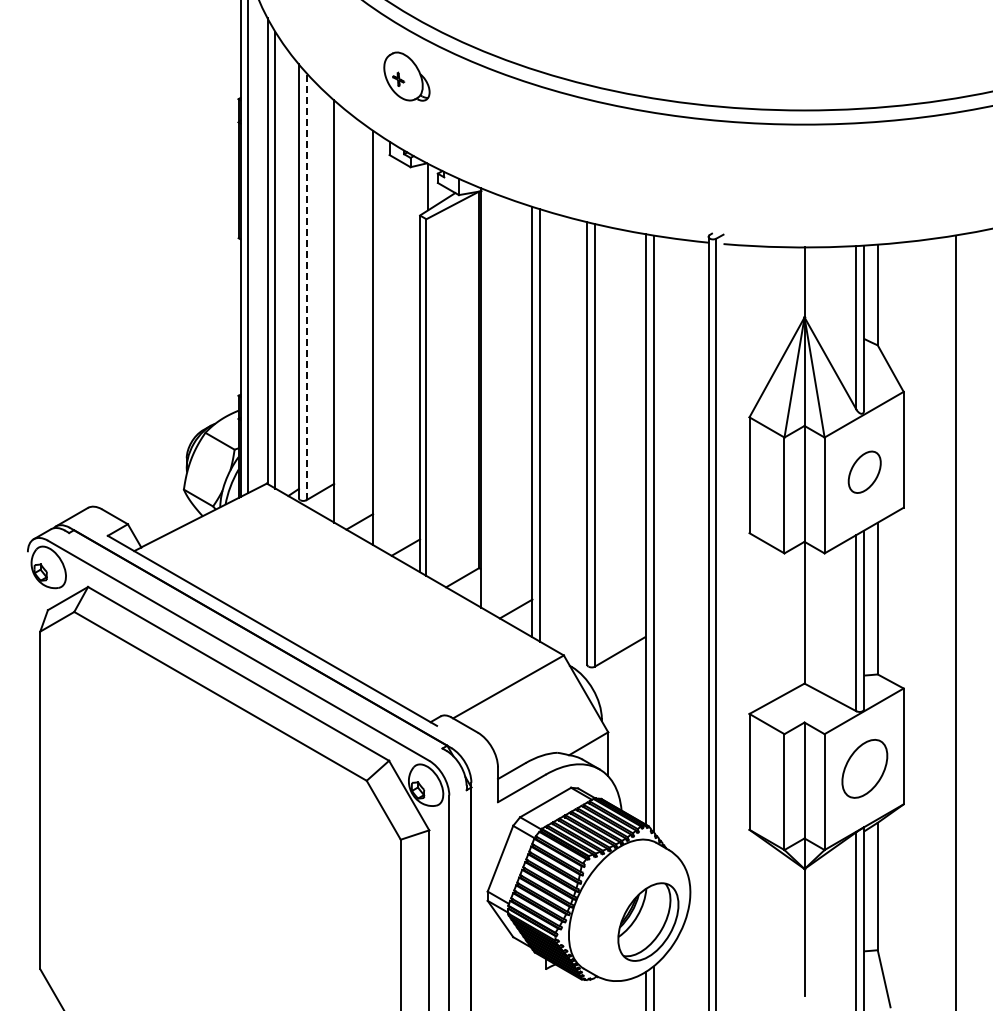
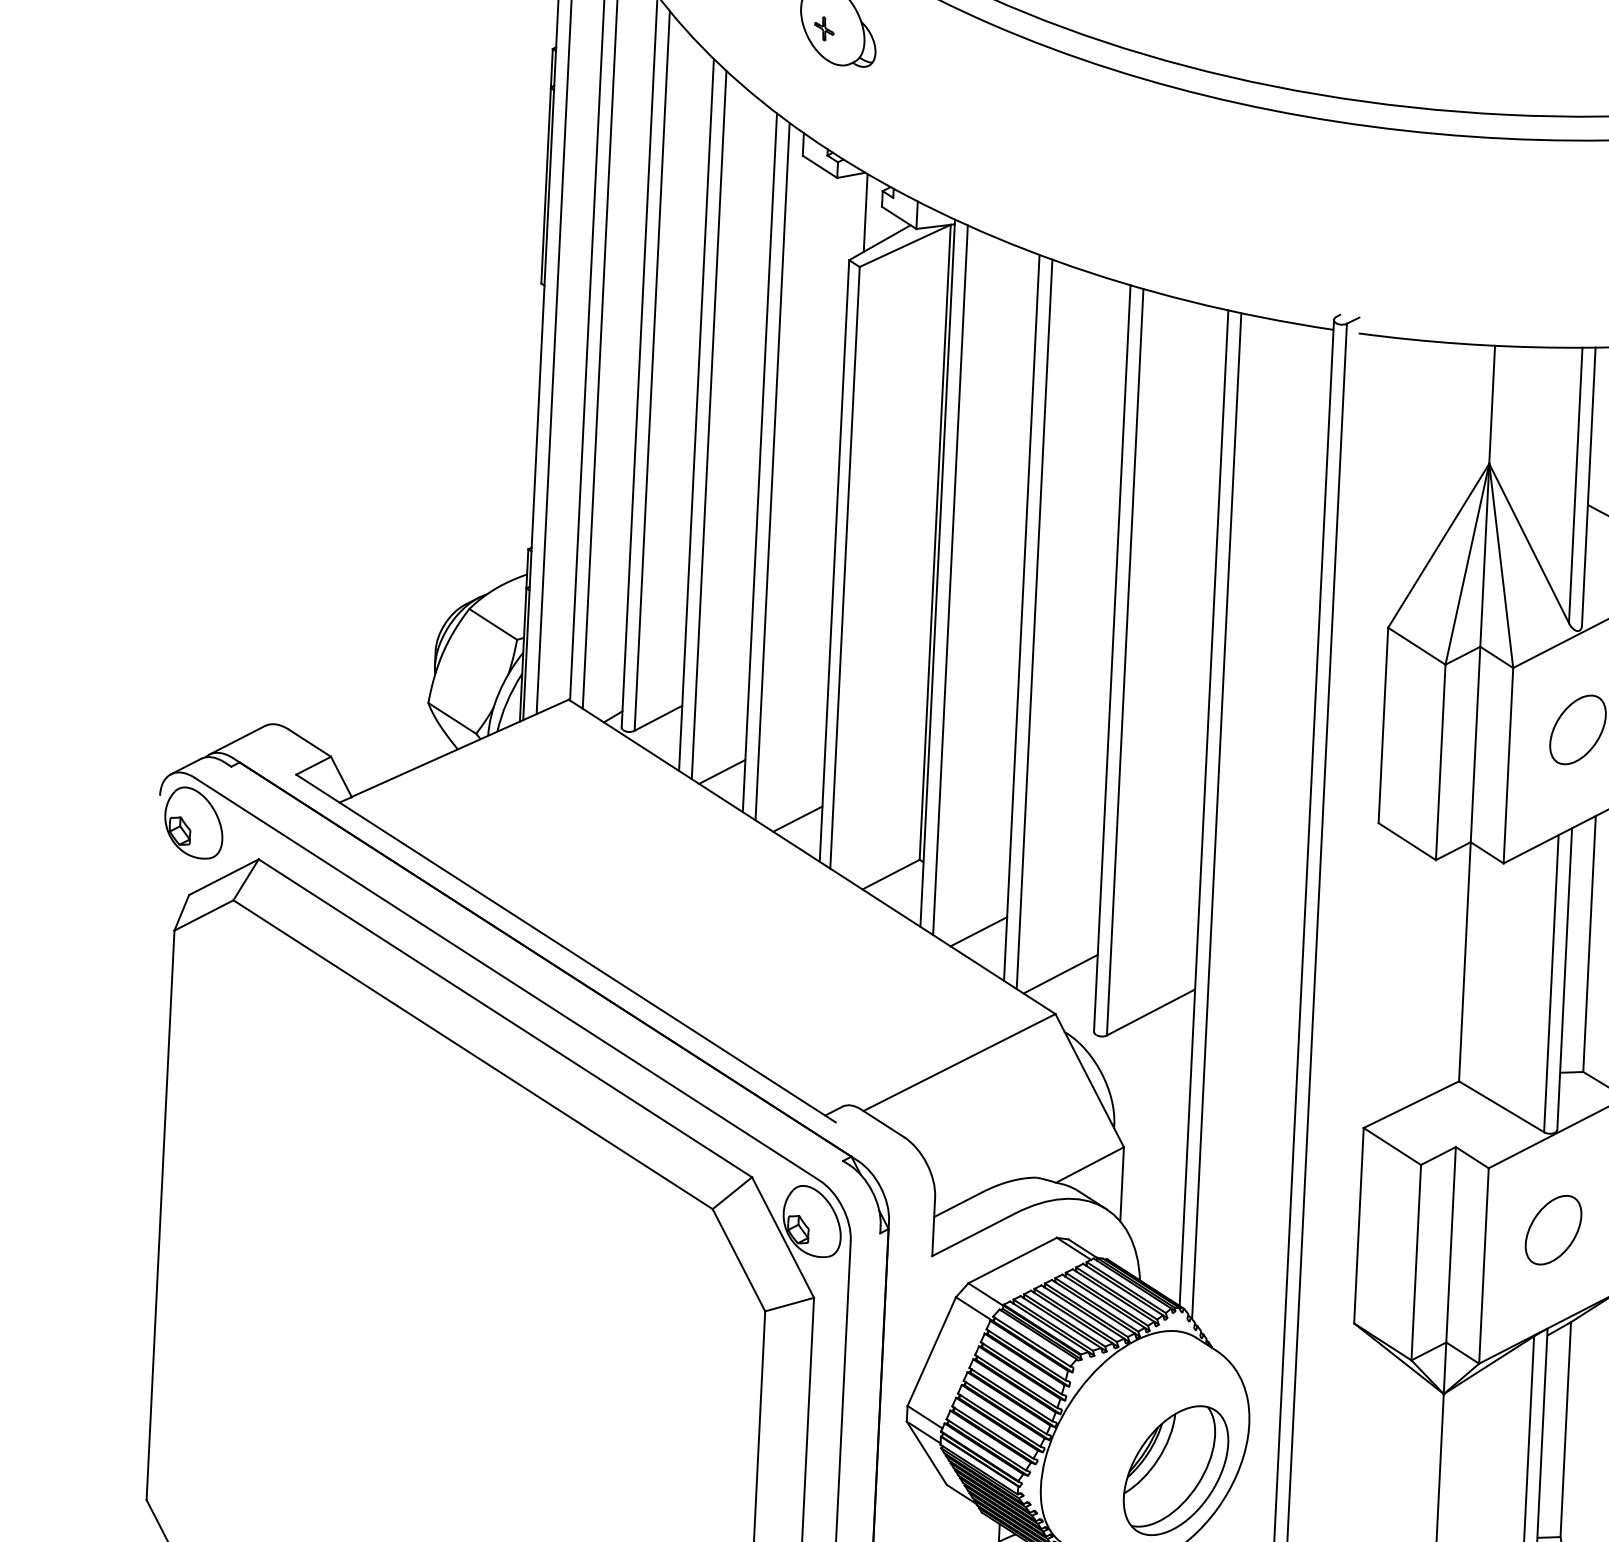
line: (306, 286) -> (651, 370), dashed -> solid
line: (341, 317) -> (708, 425), added
line: (380, 342) -> (772, 471), added
line: (489, 401) -> (950, 579), added
line: (565, 631) -> (1060, 973), added
part: (864, 768) -> (1553, 1229), size x0.71

